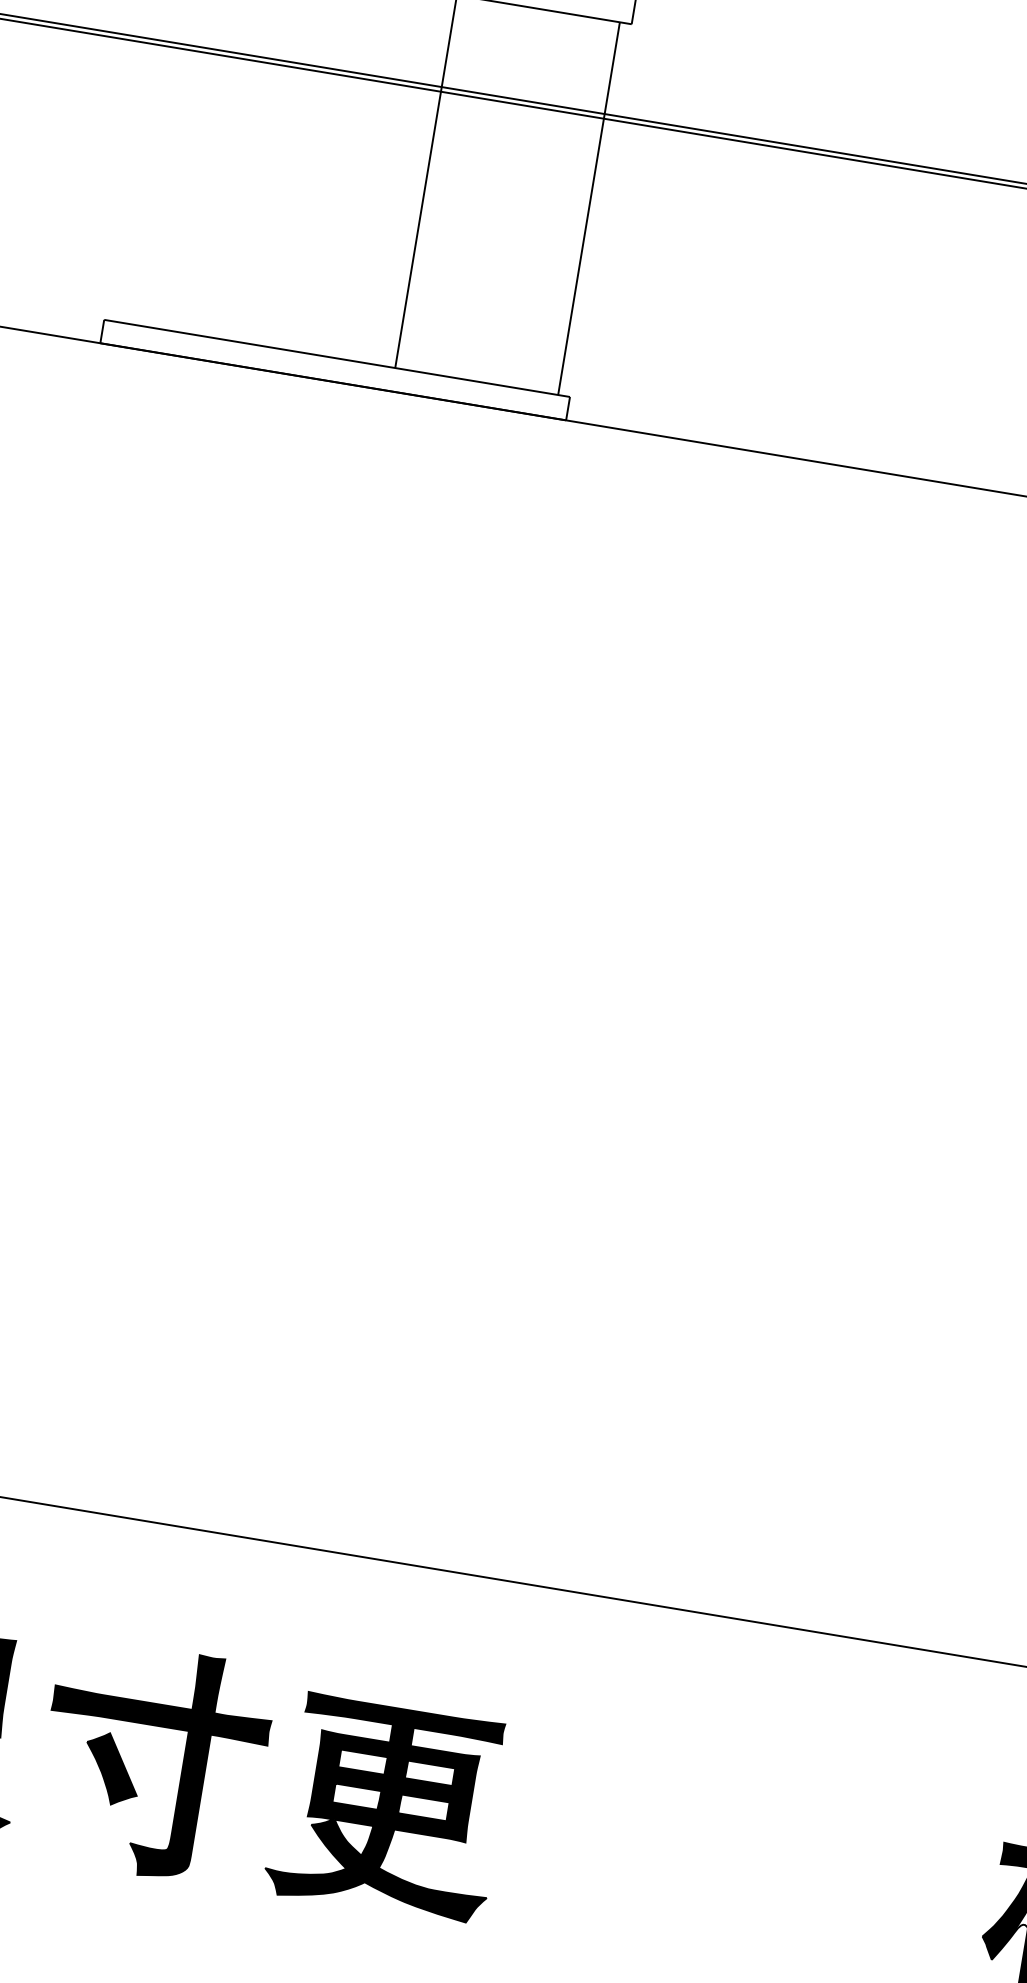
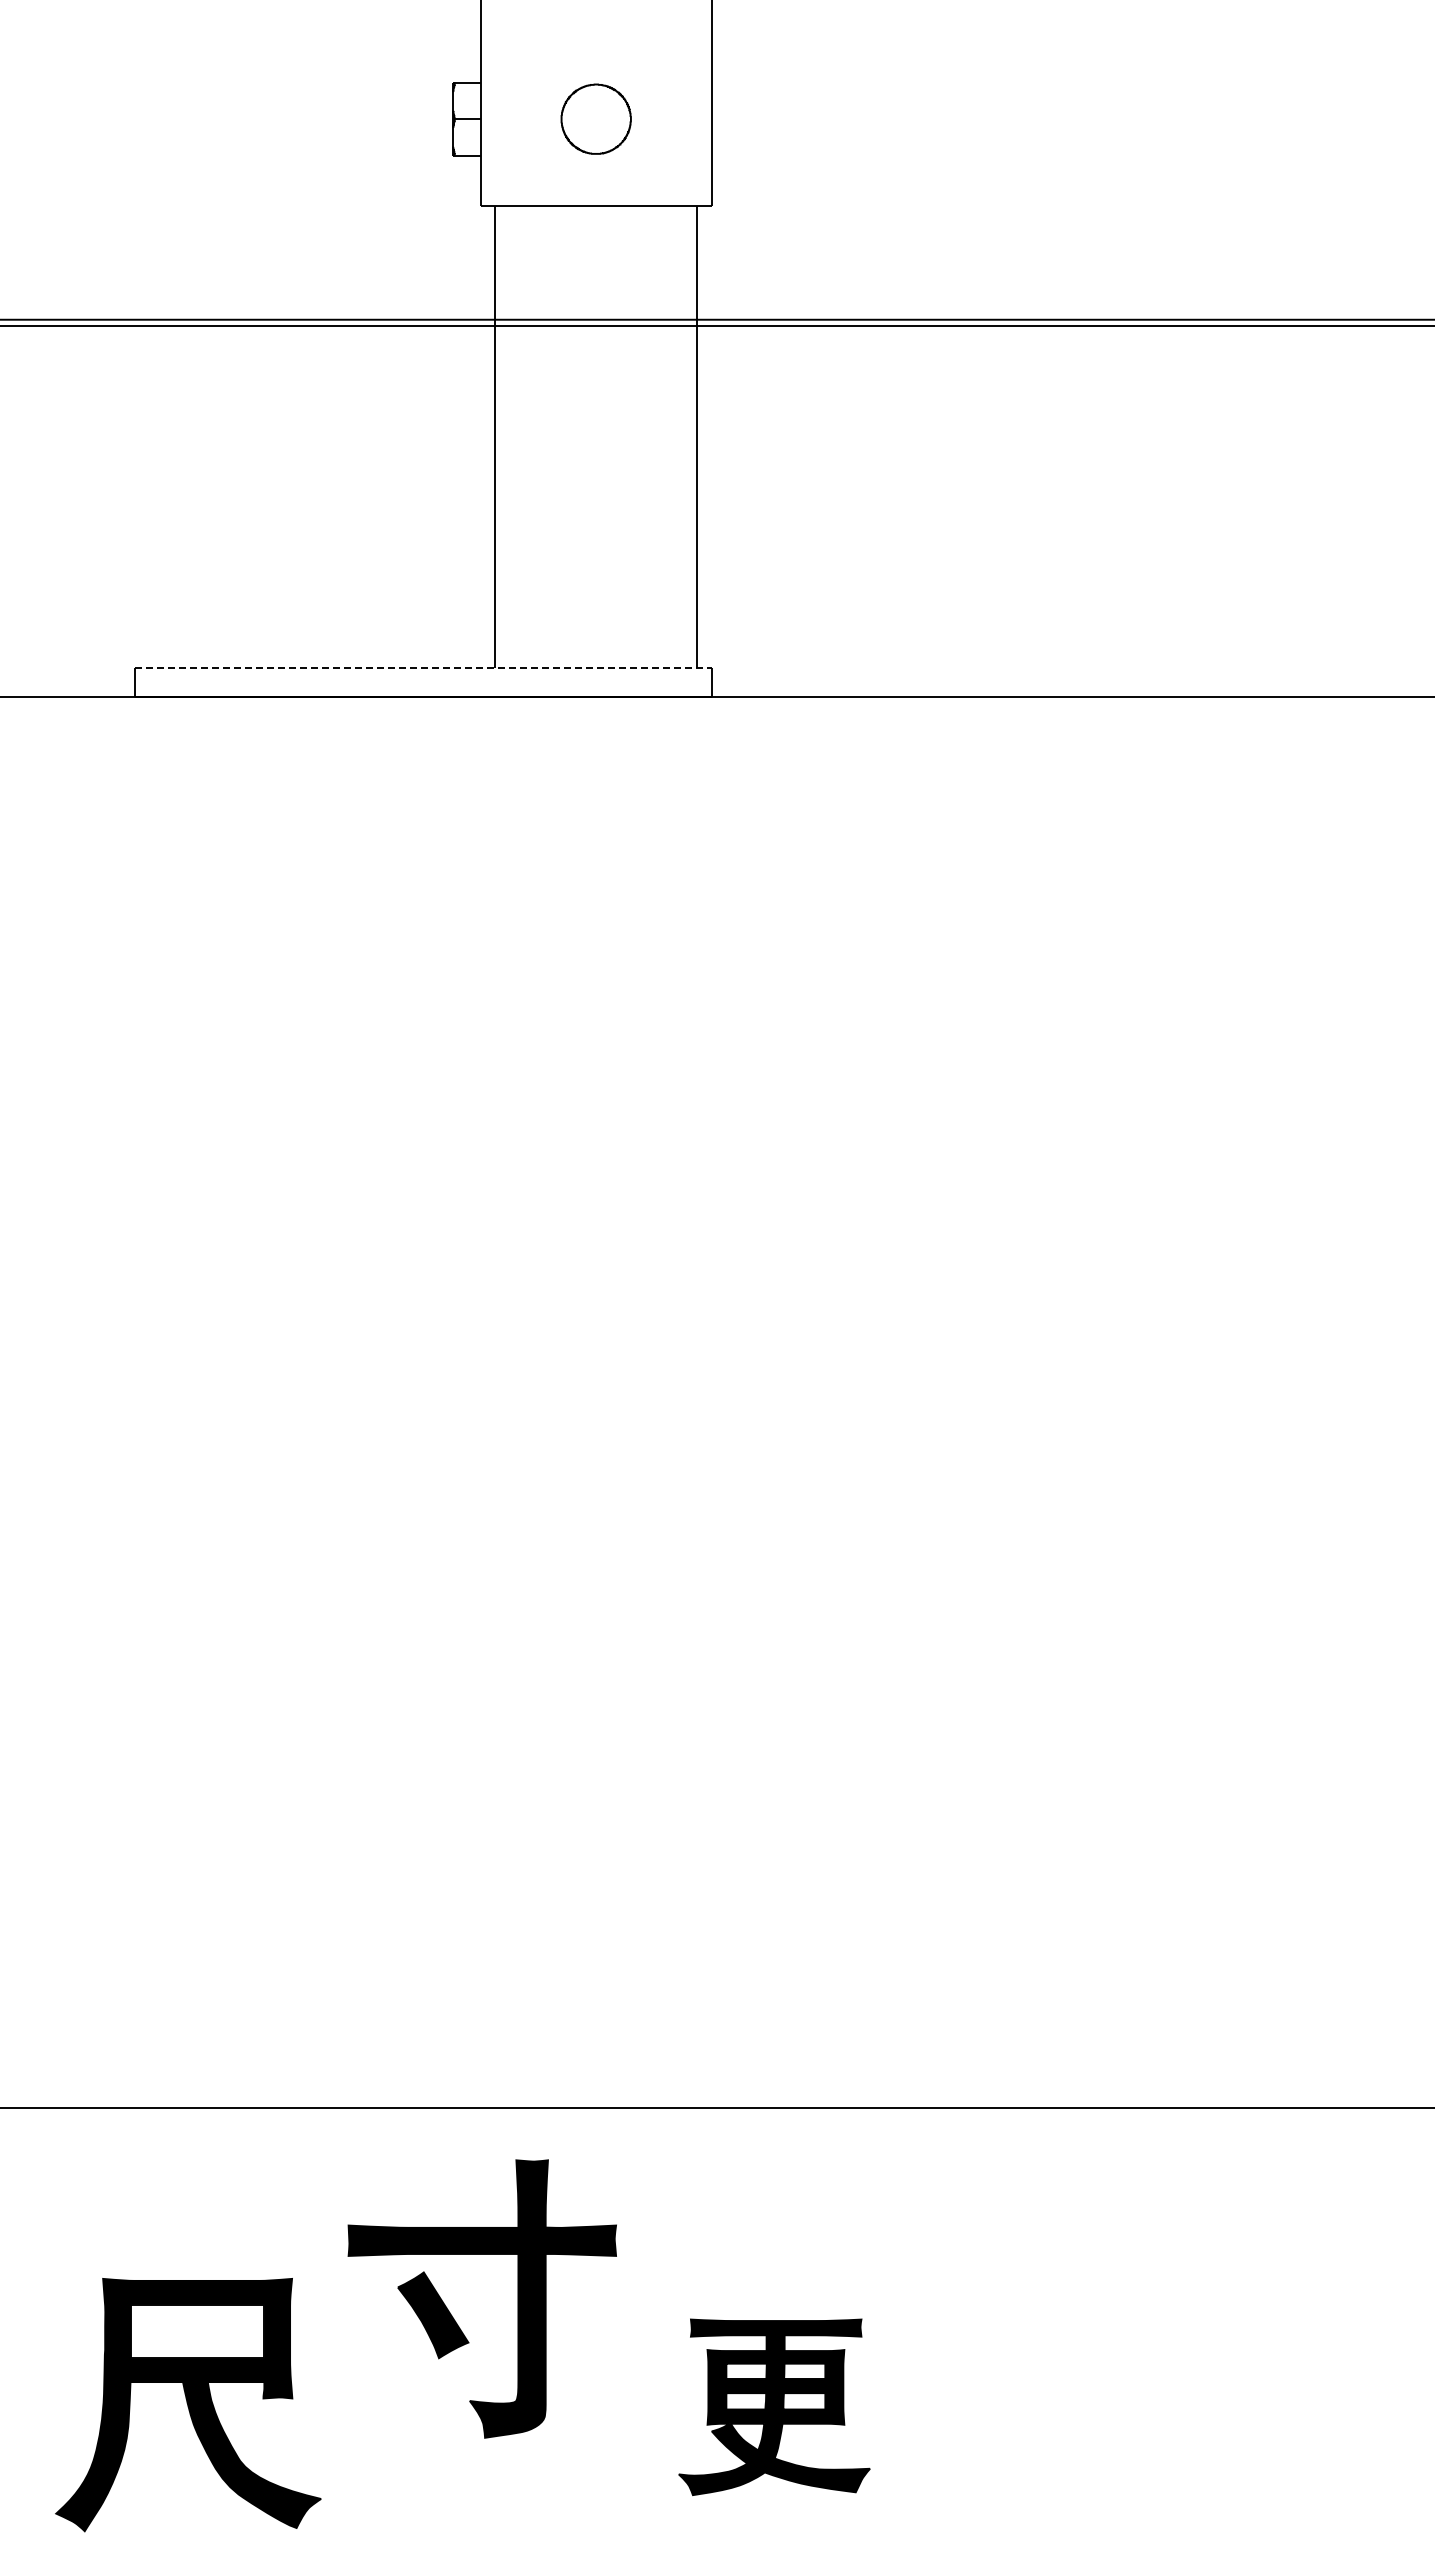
line: (337, 358) -> (423, 667), solid -> dashed
part: (128, 1774) -> (454, 2318), moved
part: (388, 1809) -> (774, 2407), size x0.7

